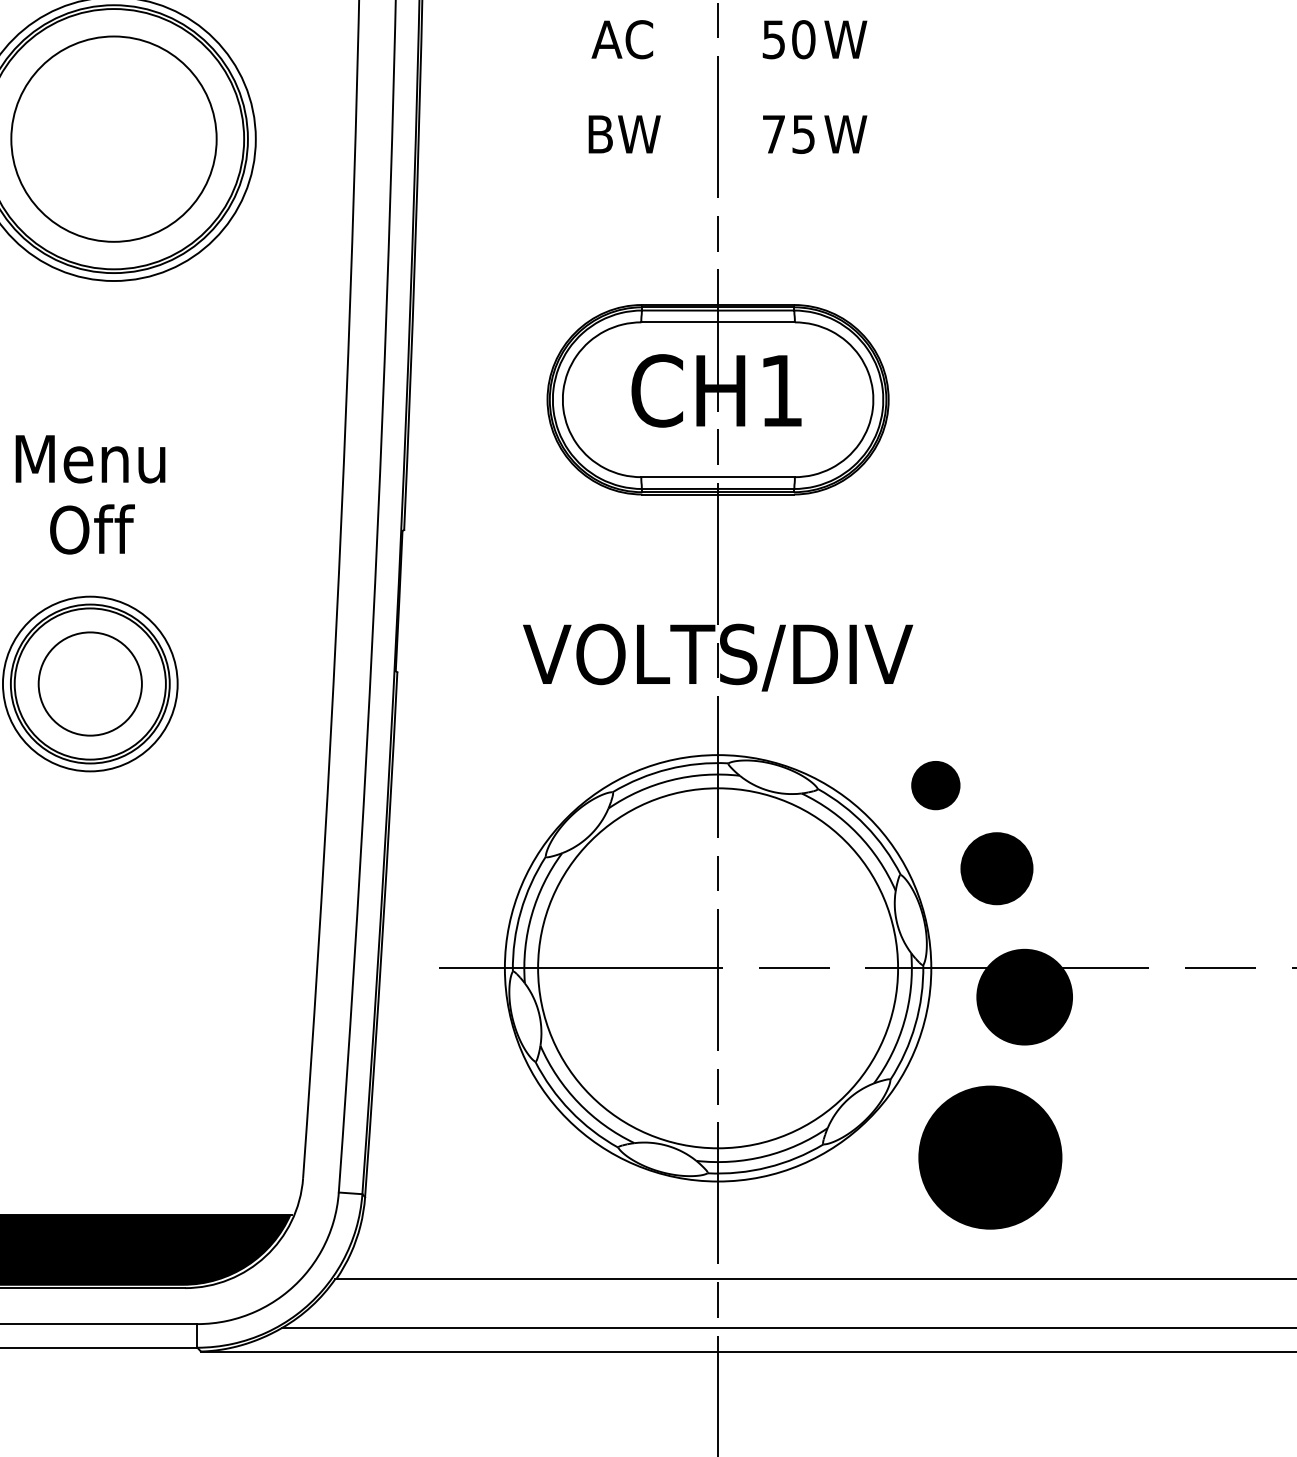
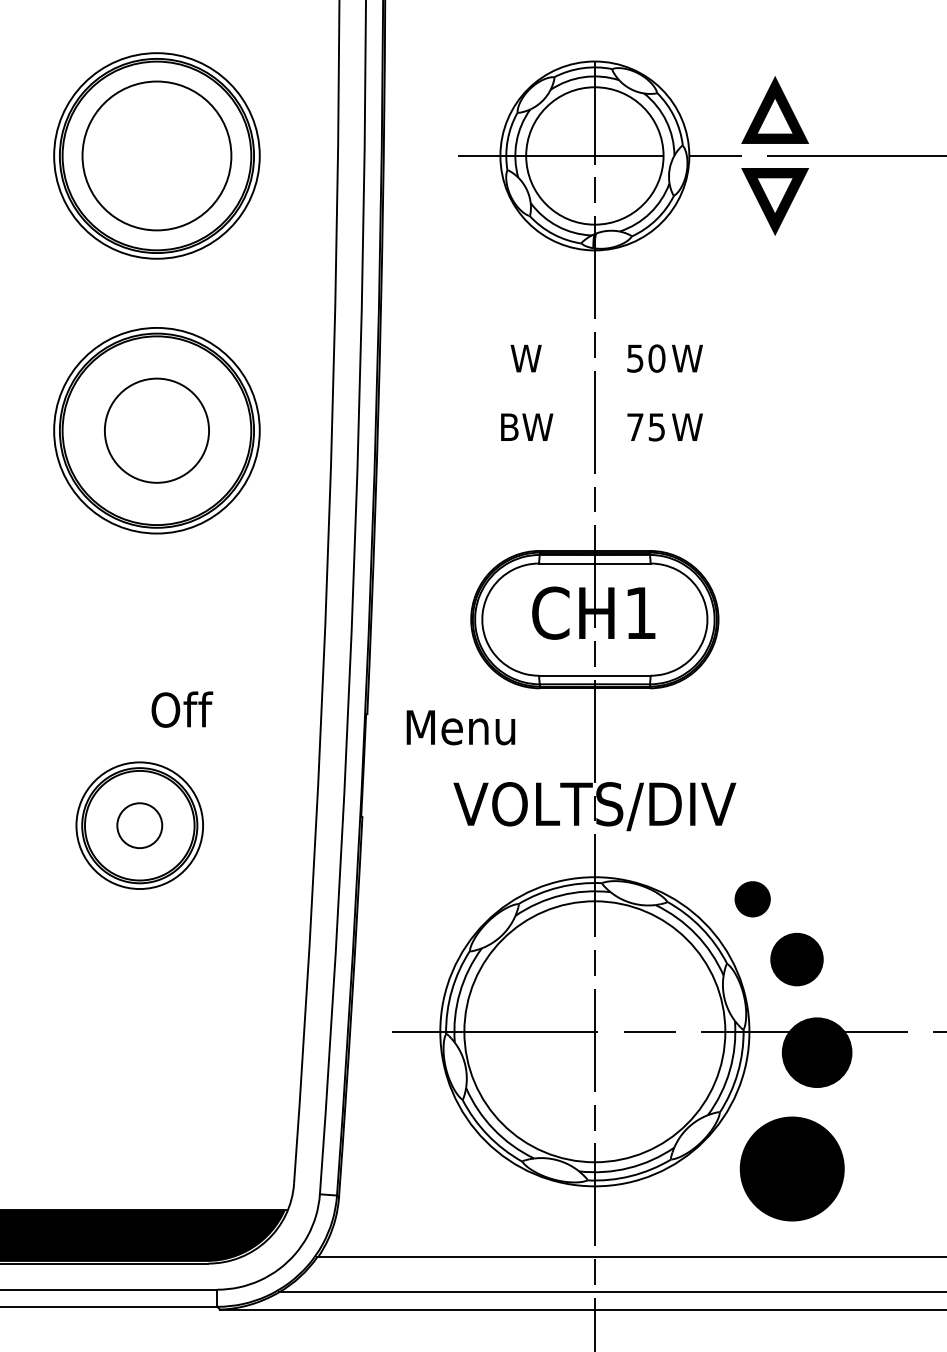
text: (622, 39) -> (525, 358), AC -> W
circle: (113, 138) -> (156, 430), size x0.7
text: (89, 458) -> (460, 727), moved
text: (92, 529) -> (182, 709), moved
circle: (89, 683) -> (139, 825), size x0.6

